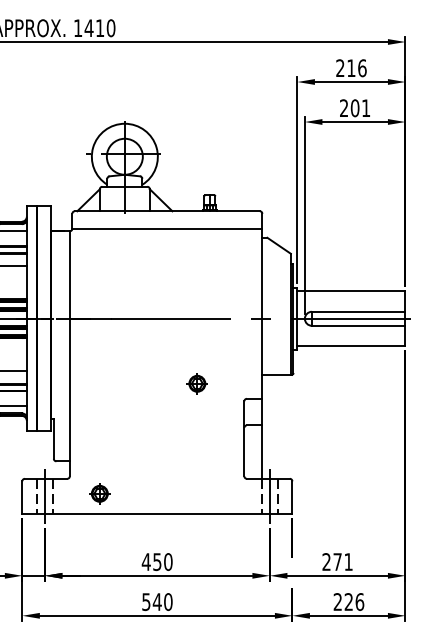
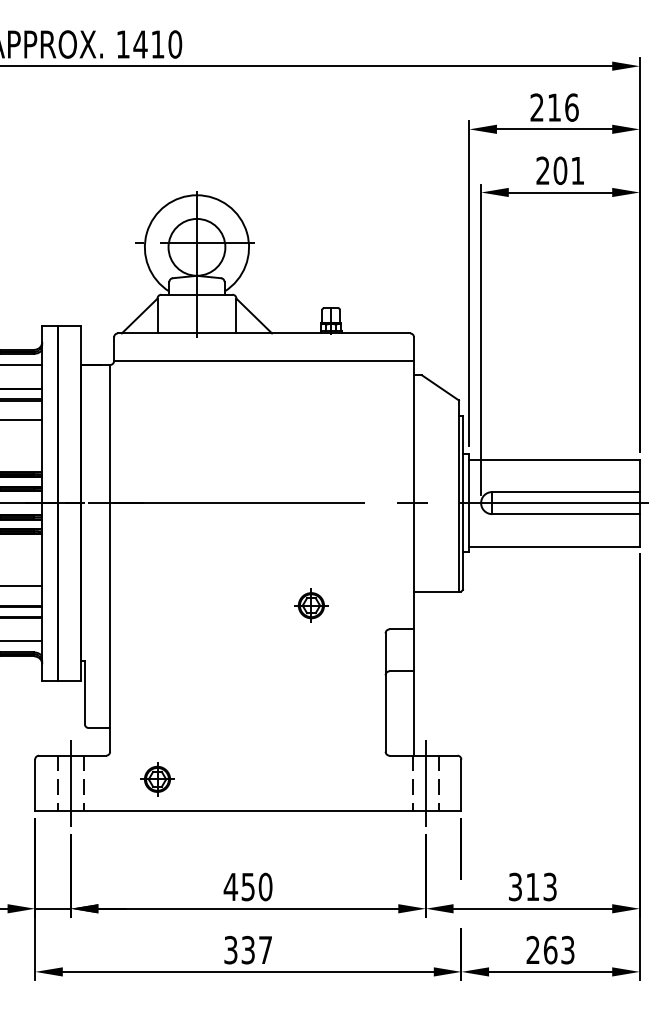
text: (337, 562) -> (532, 887), 271 -> 313
text: (354, 601) -> (559, 949), 226 -> 263
text: (157, 602) -> (248, 950), 540 -> 337

